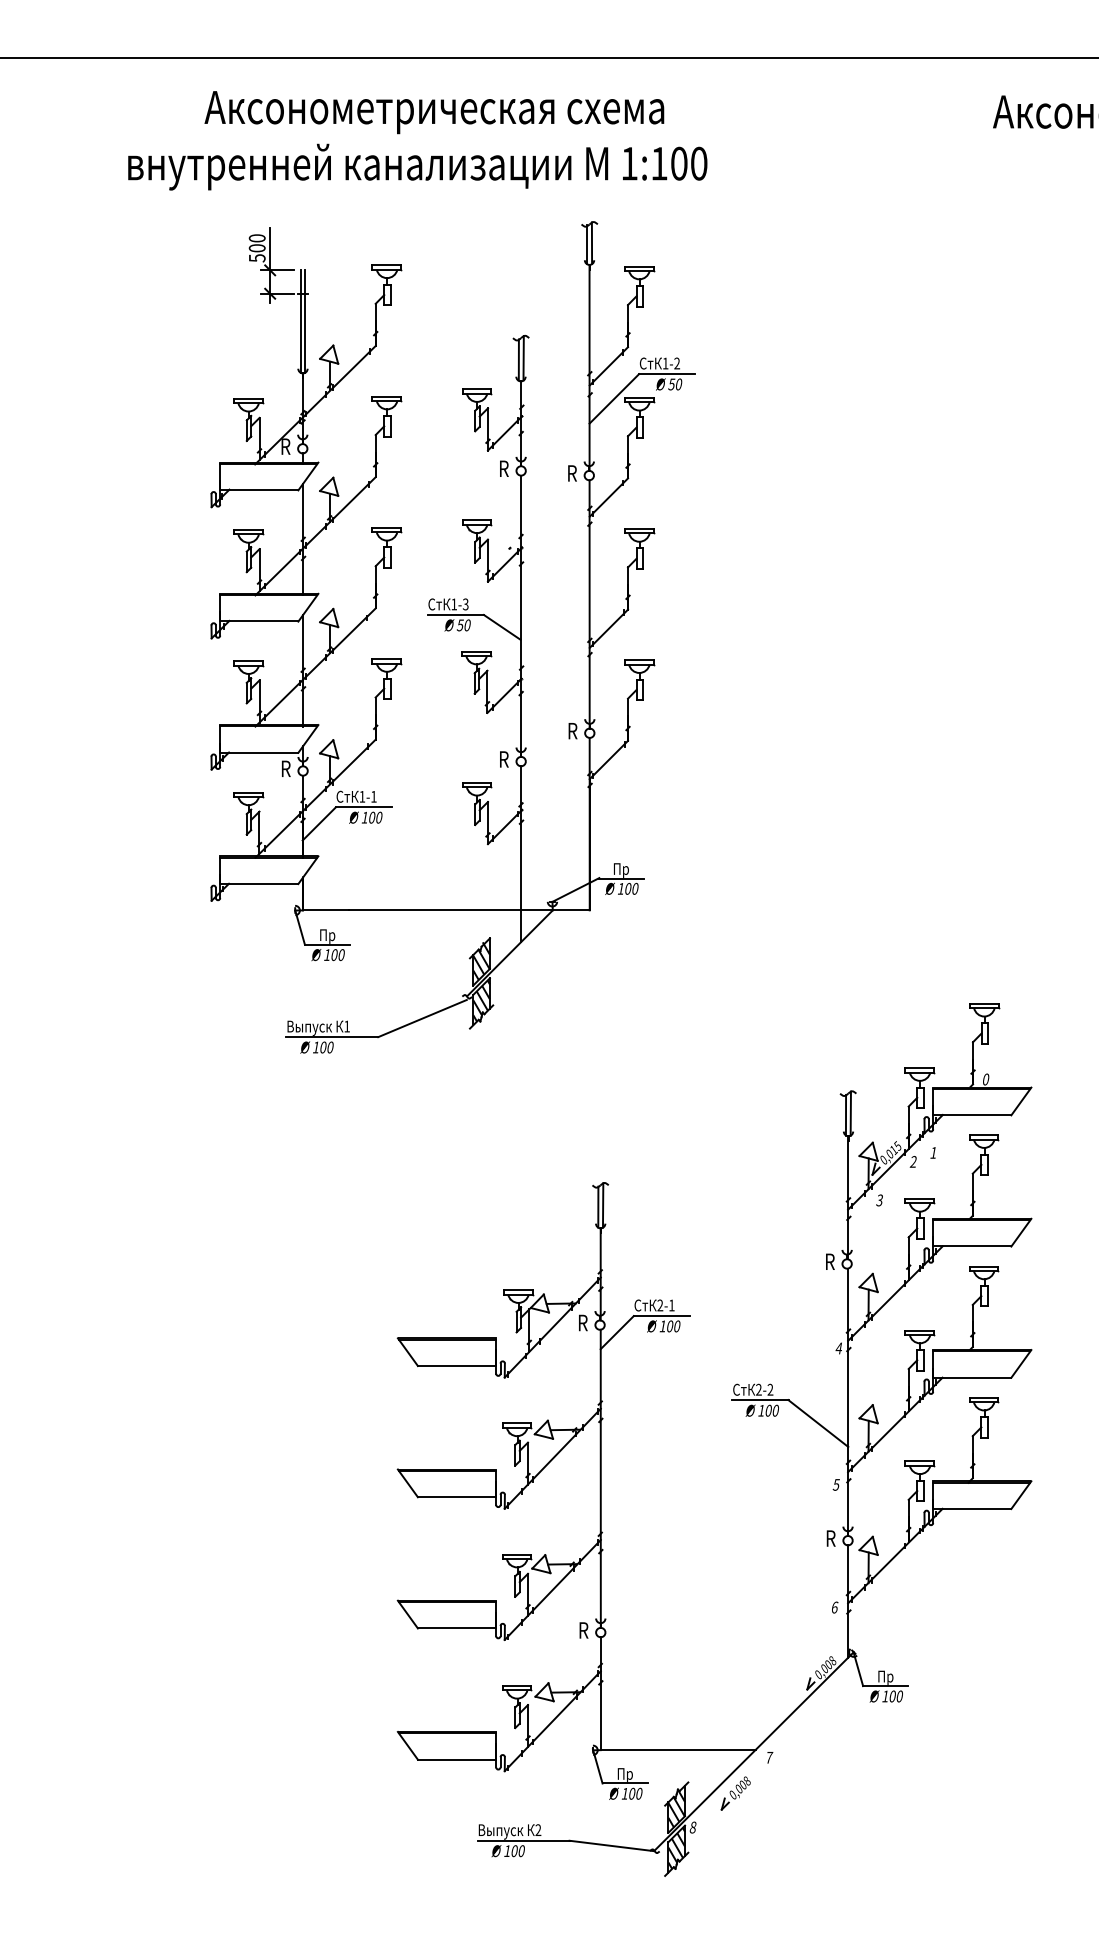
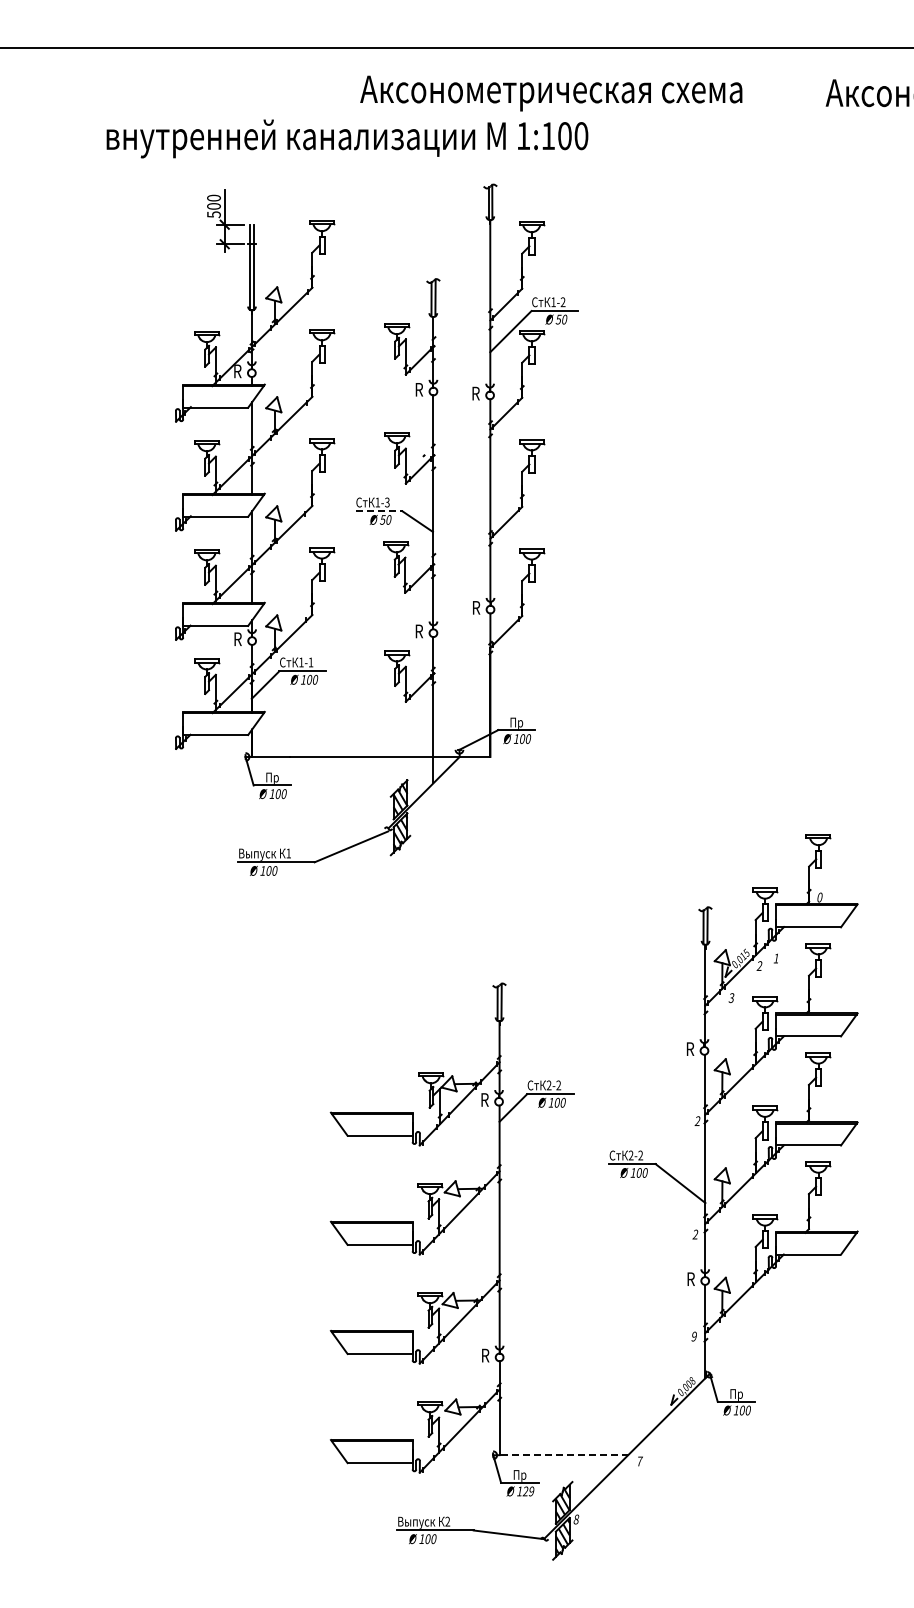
text: (434, 112) -> (551, 93), moved
line: (456, 615) -> (379, 511), solid -> dashed
text: (671, 1305) -> (558, 1085), 2-1 -> 2-2
text: (838, 1347) -> (697, 1120), 4 -> 2
text: (836, 1484) -> (695, 1234), 5 -> 2
text: (835, 1607) -> (694, 1336), 6 -> 9
line: (678, 1750) -> (564, 1455), solid -> dashed
text: (634, 1793) -> (527, 1491), 100 -> 129
part: (735, 1793) -> (611, 1491), removed

